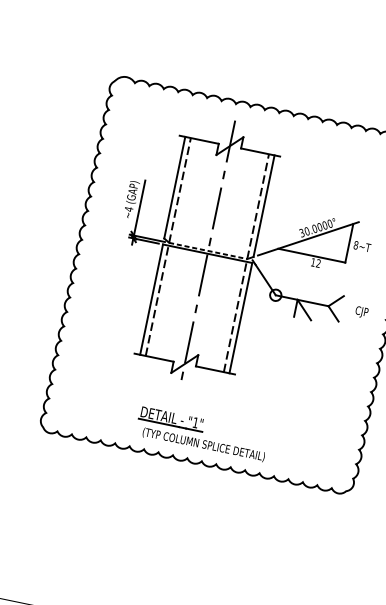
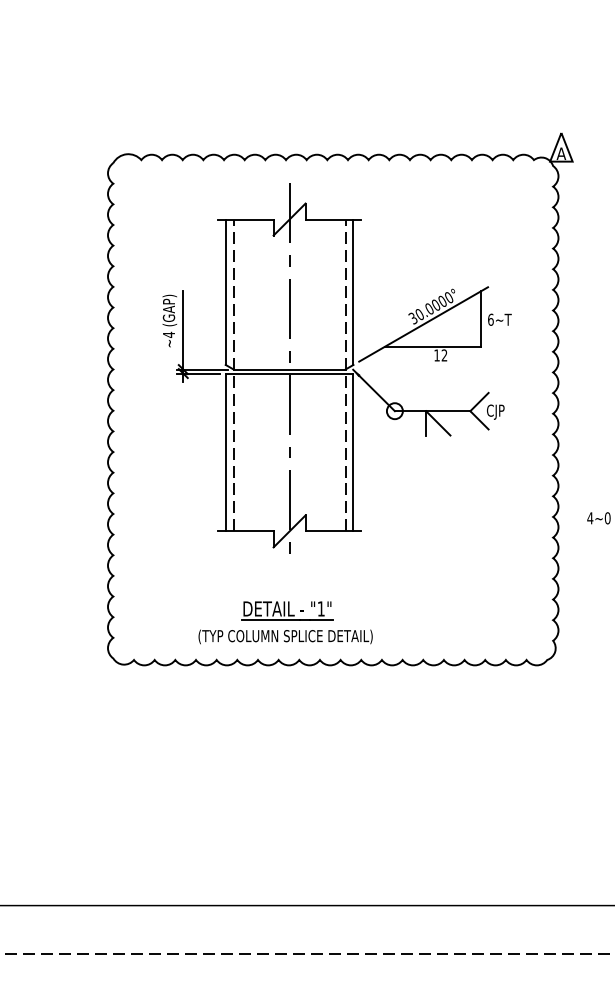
text: (355, 245) -> (490, 319), 8~T -> 6~T
line: (208, 250) -> (289, 369), dashed -> solid
text: (361, 311) -> (495, 411), moved
text: (203, 444) -> (285, 636), moved

